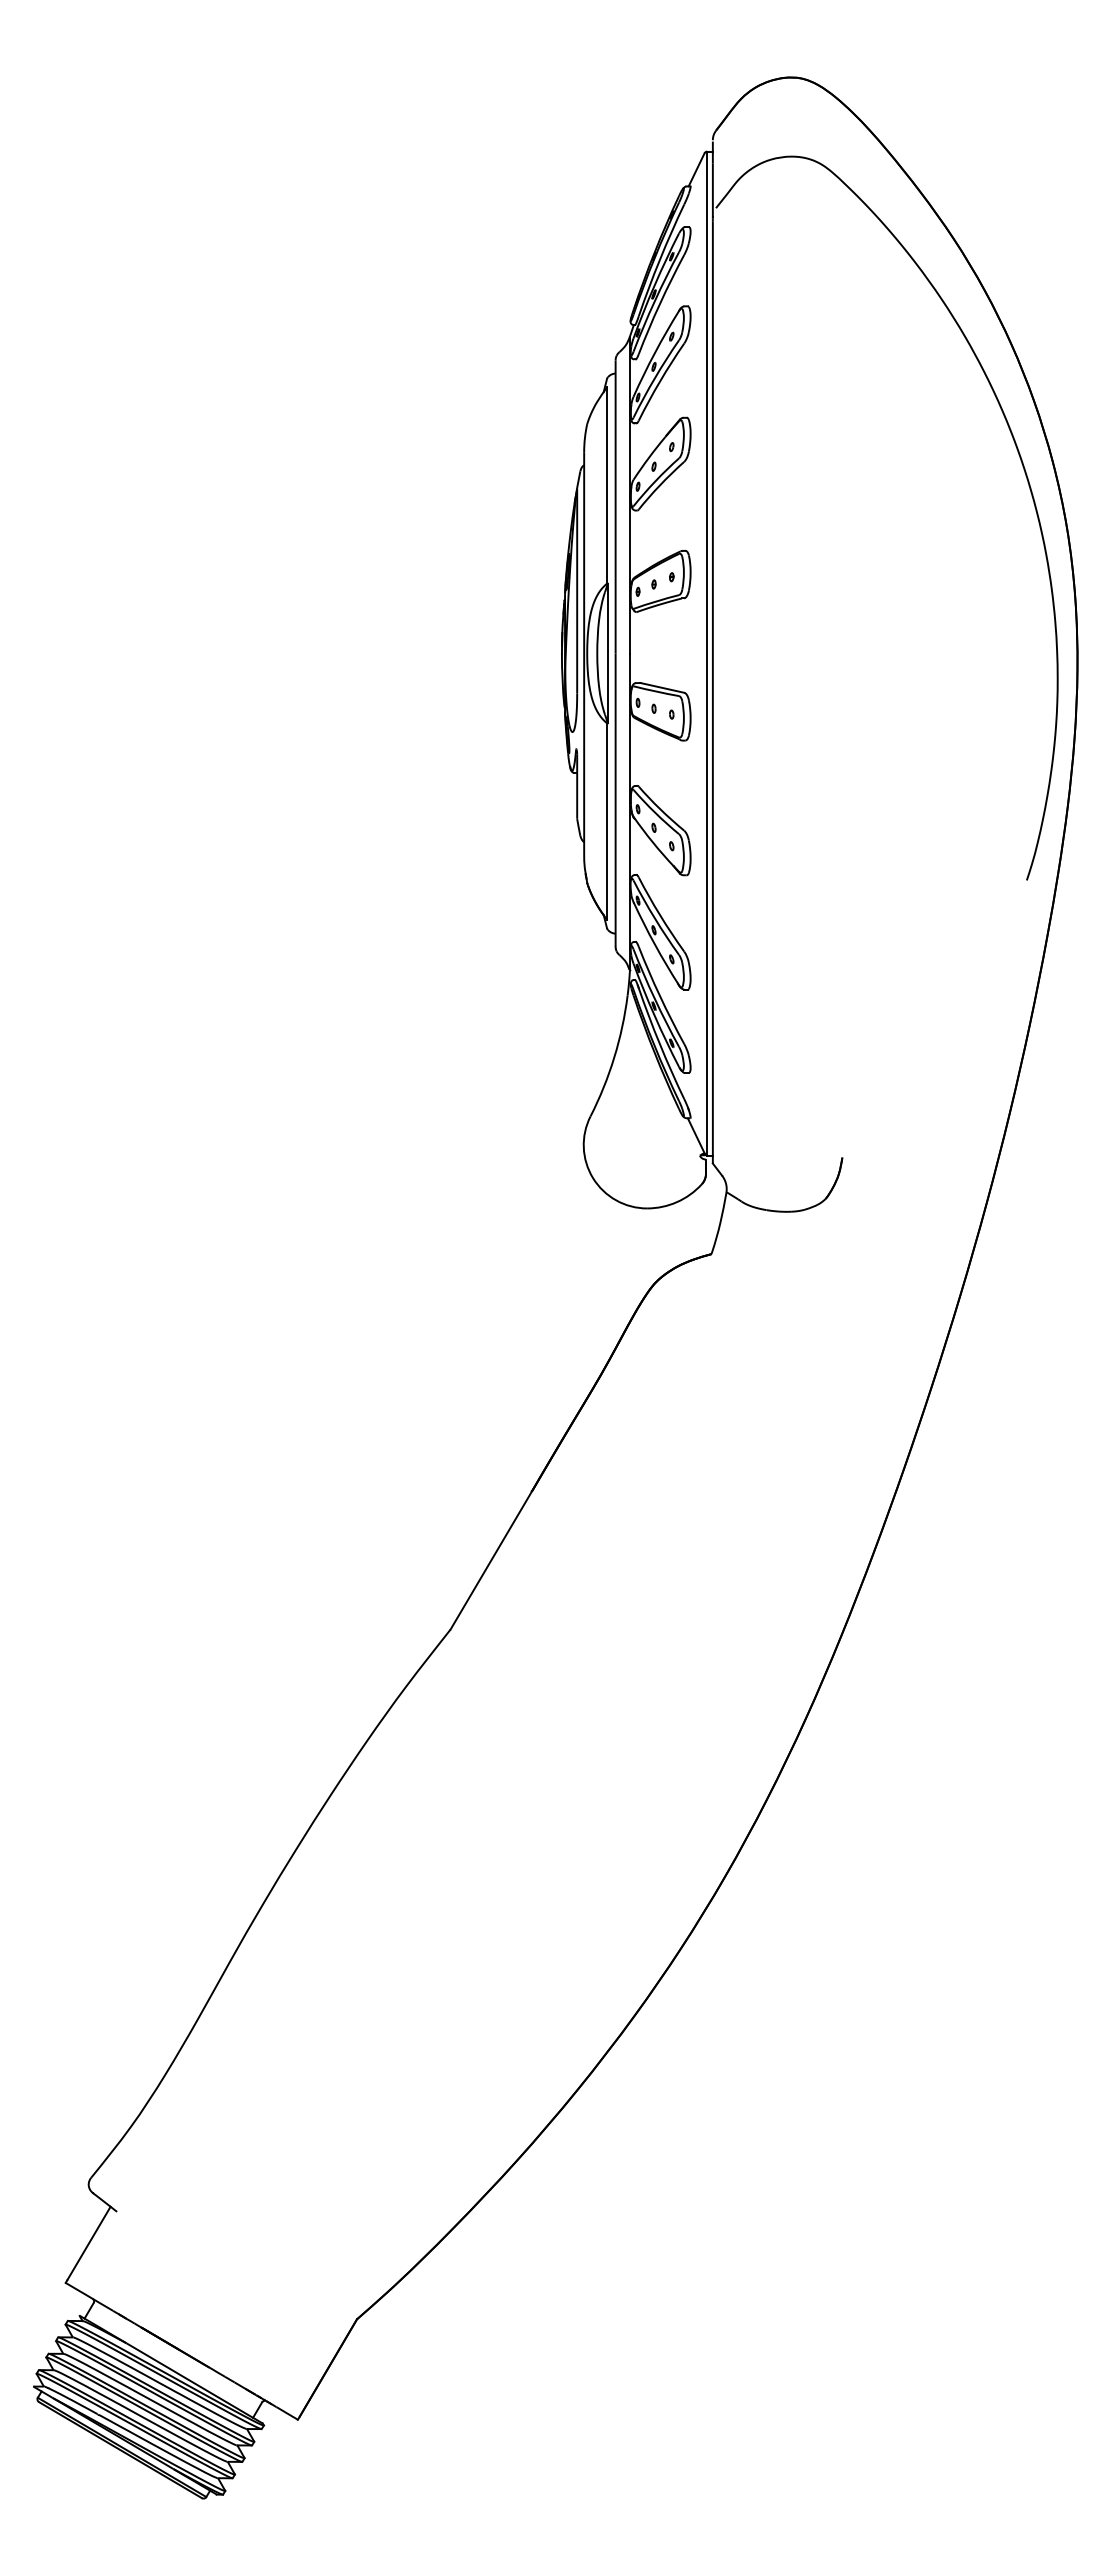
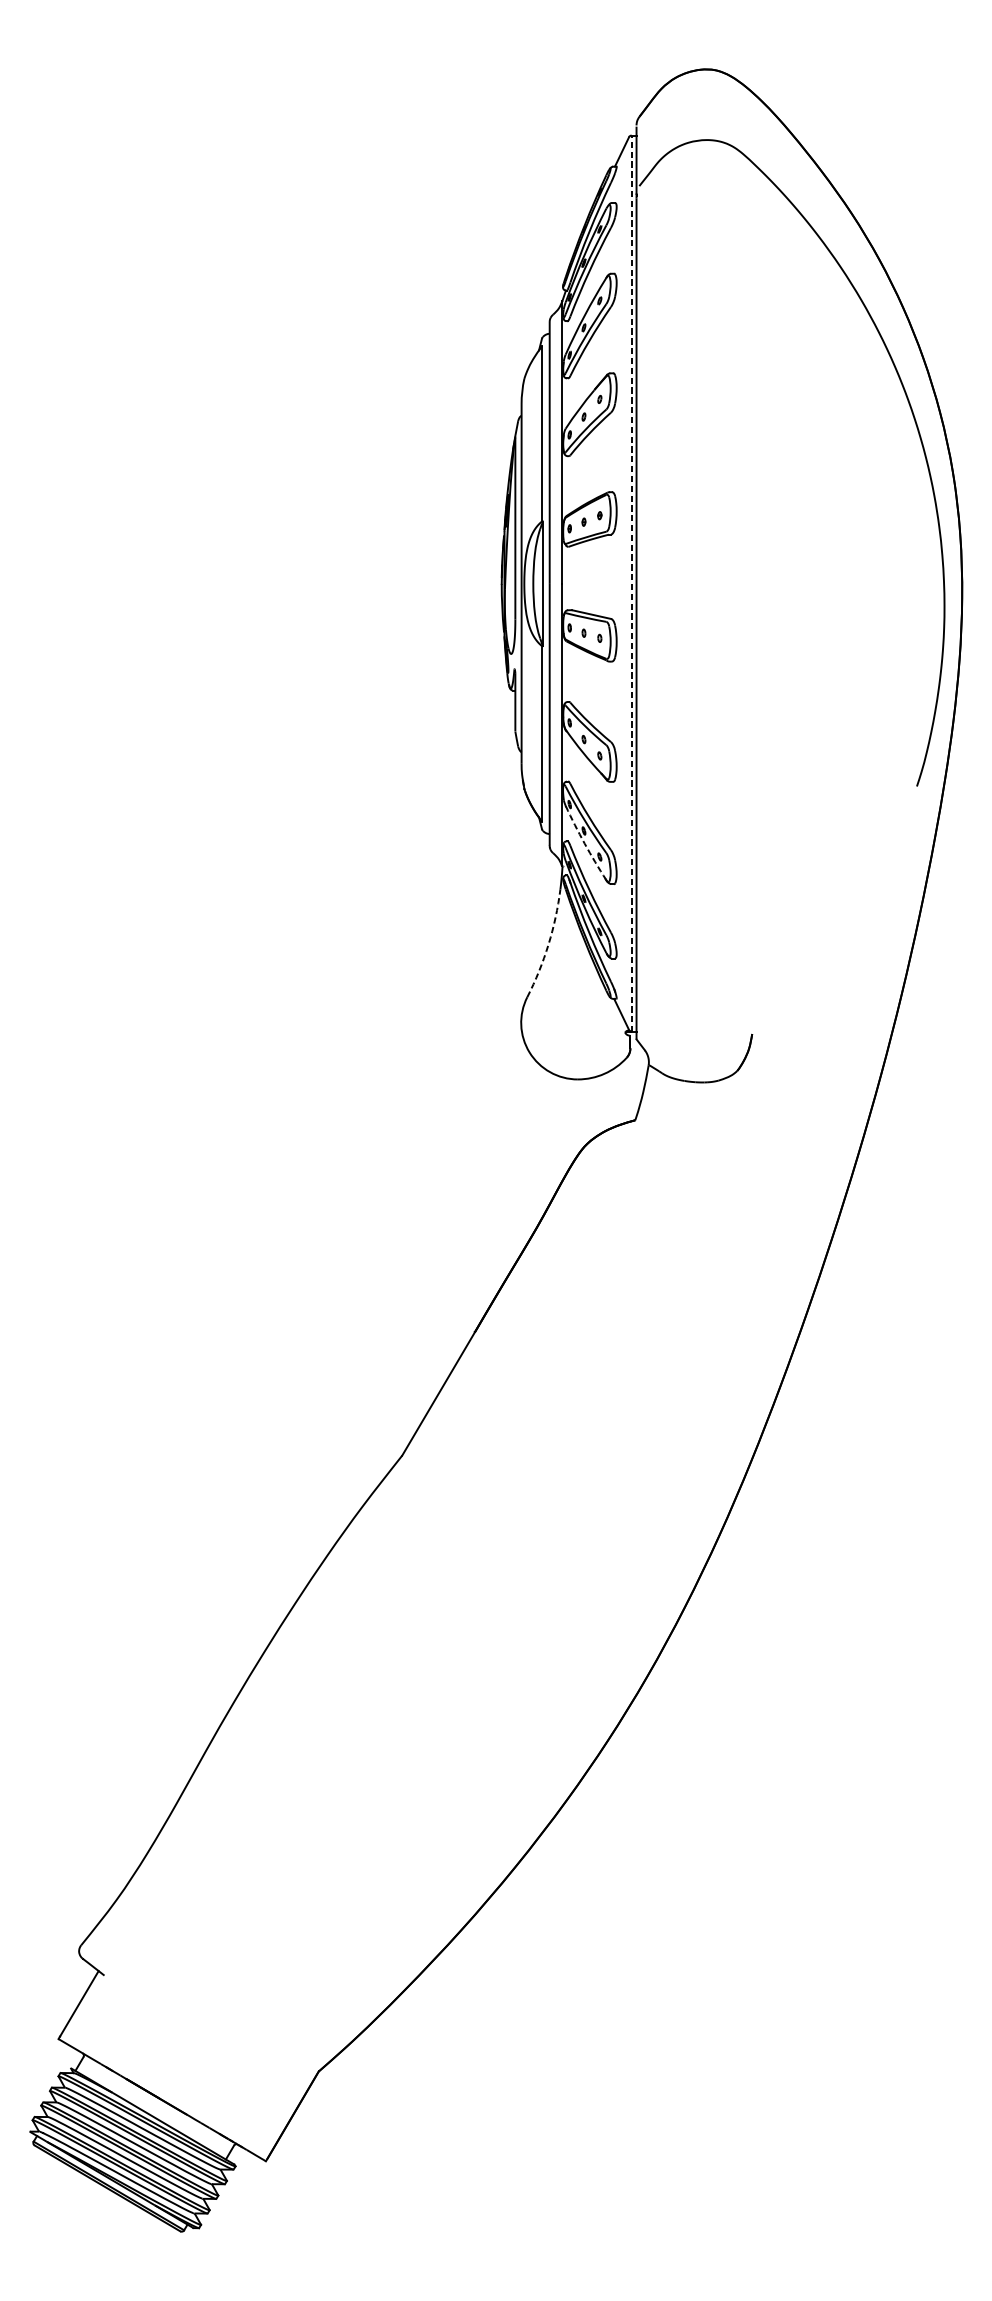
line: (707, 653) -> (631, 583), solid -> dashed
arc: (654, 944) -> (584, 843), solid -> dashed
arc: (614, 1057) -> (548, 944), solid -> dashed

